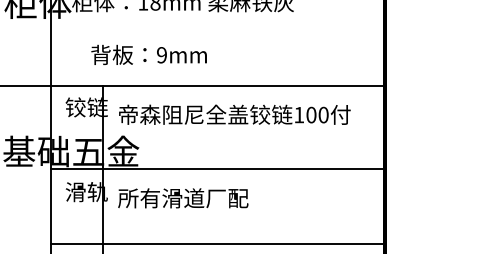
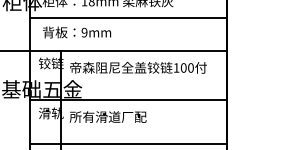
line: (217, 31) -> (128, 18), added
text: (149, 54) -> (77, 32), moved

